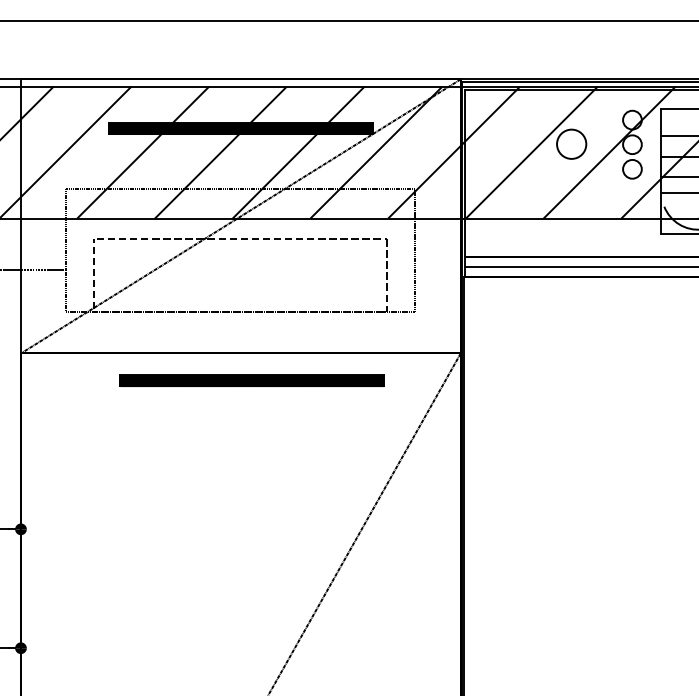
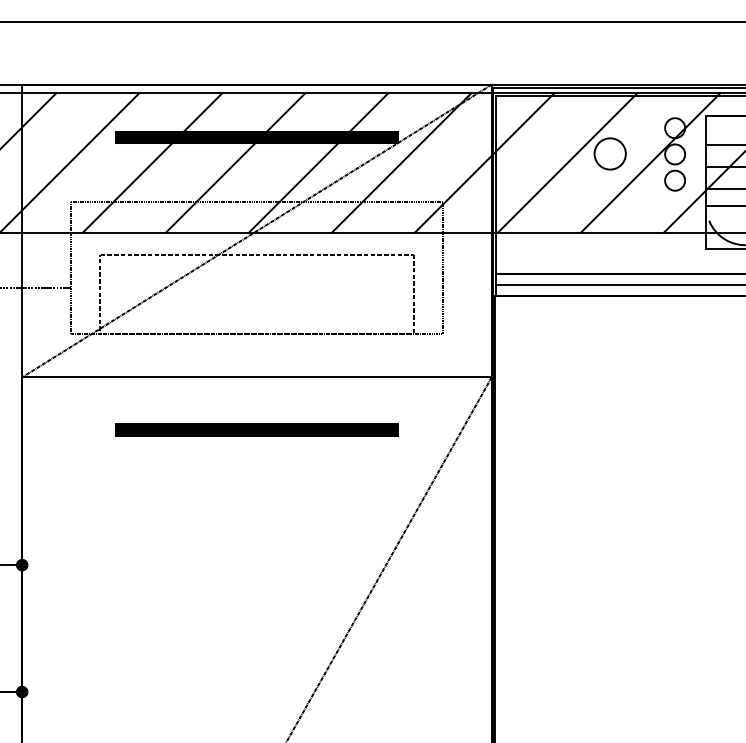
part: (251, 380) -> (256, 429), moved

